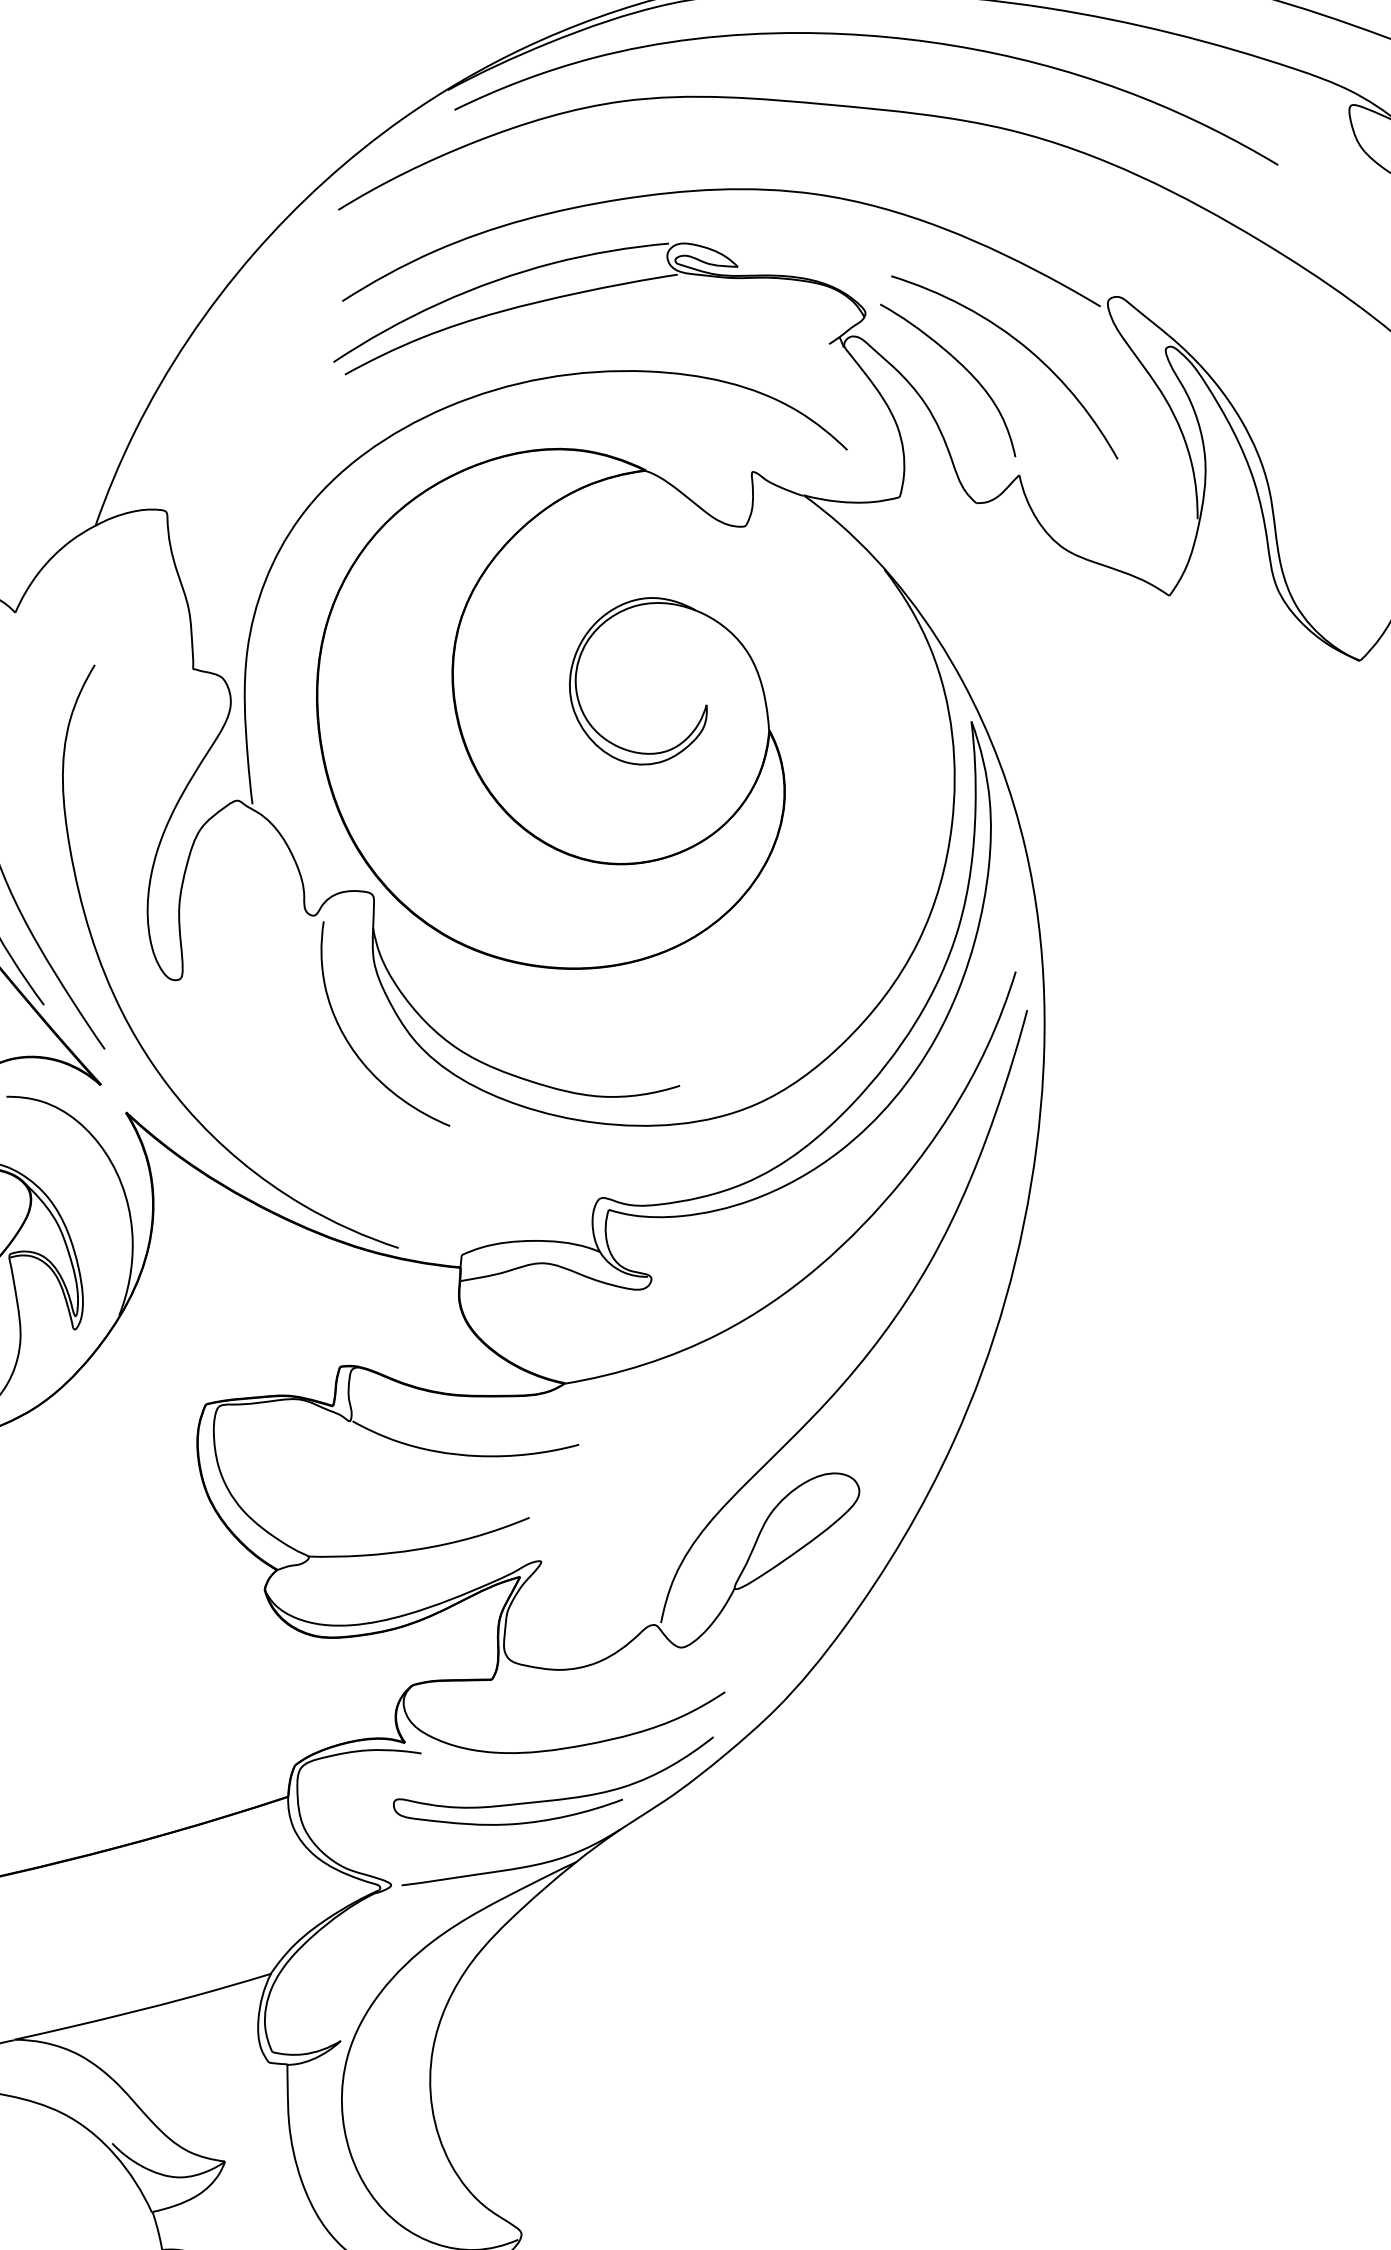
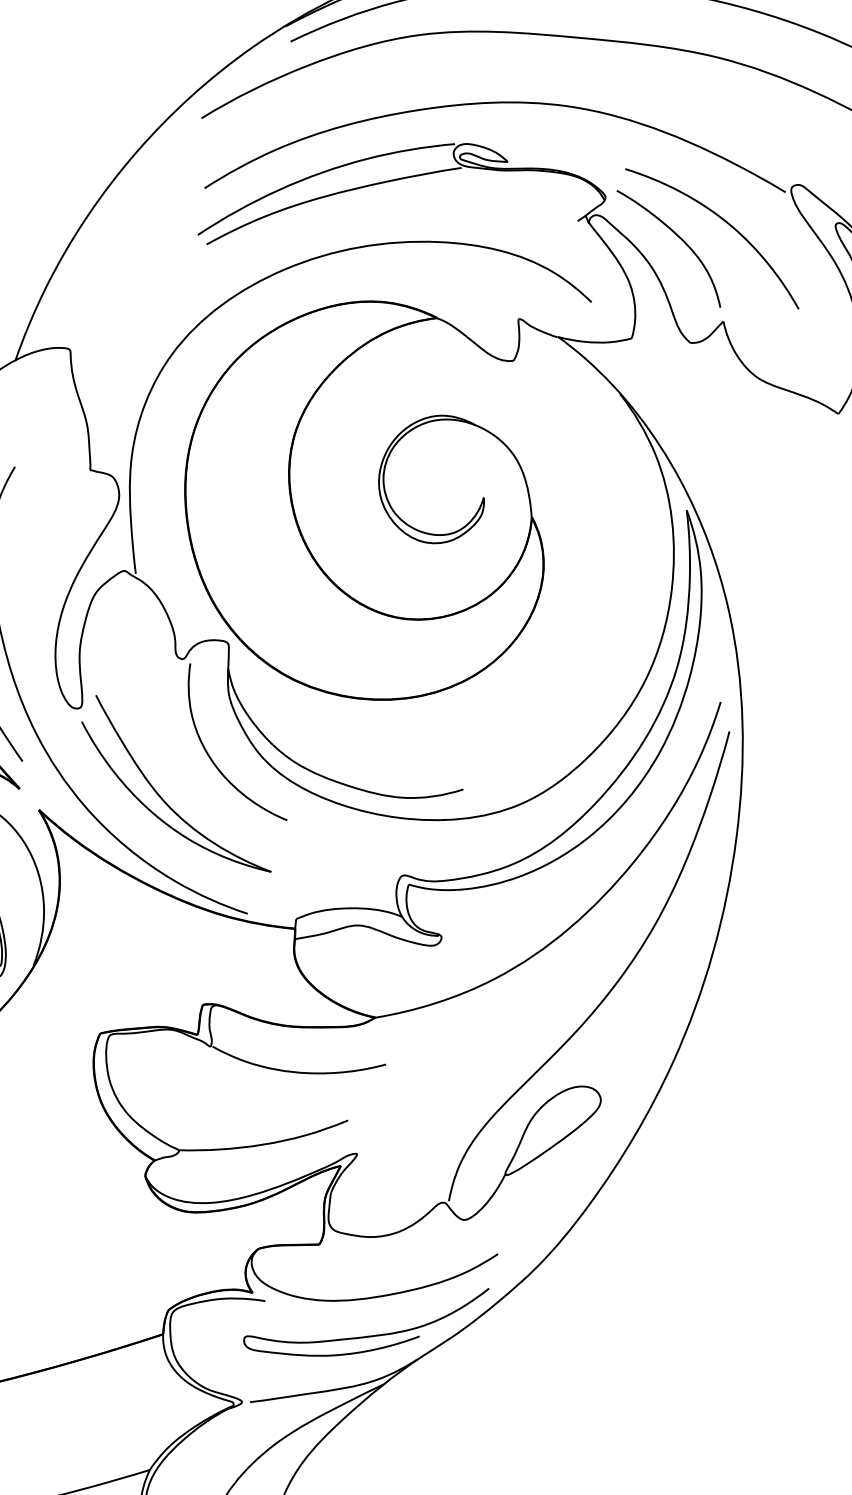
part: (283, 1092) -> (159, 794), added

